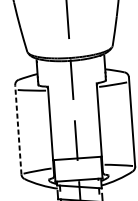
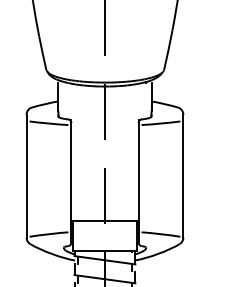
line: (18, 129) -> (26, 175), dashed -> solid

